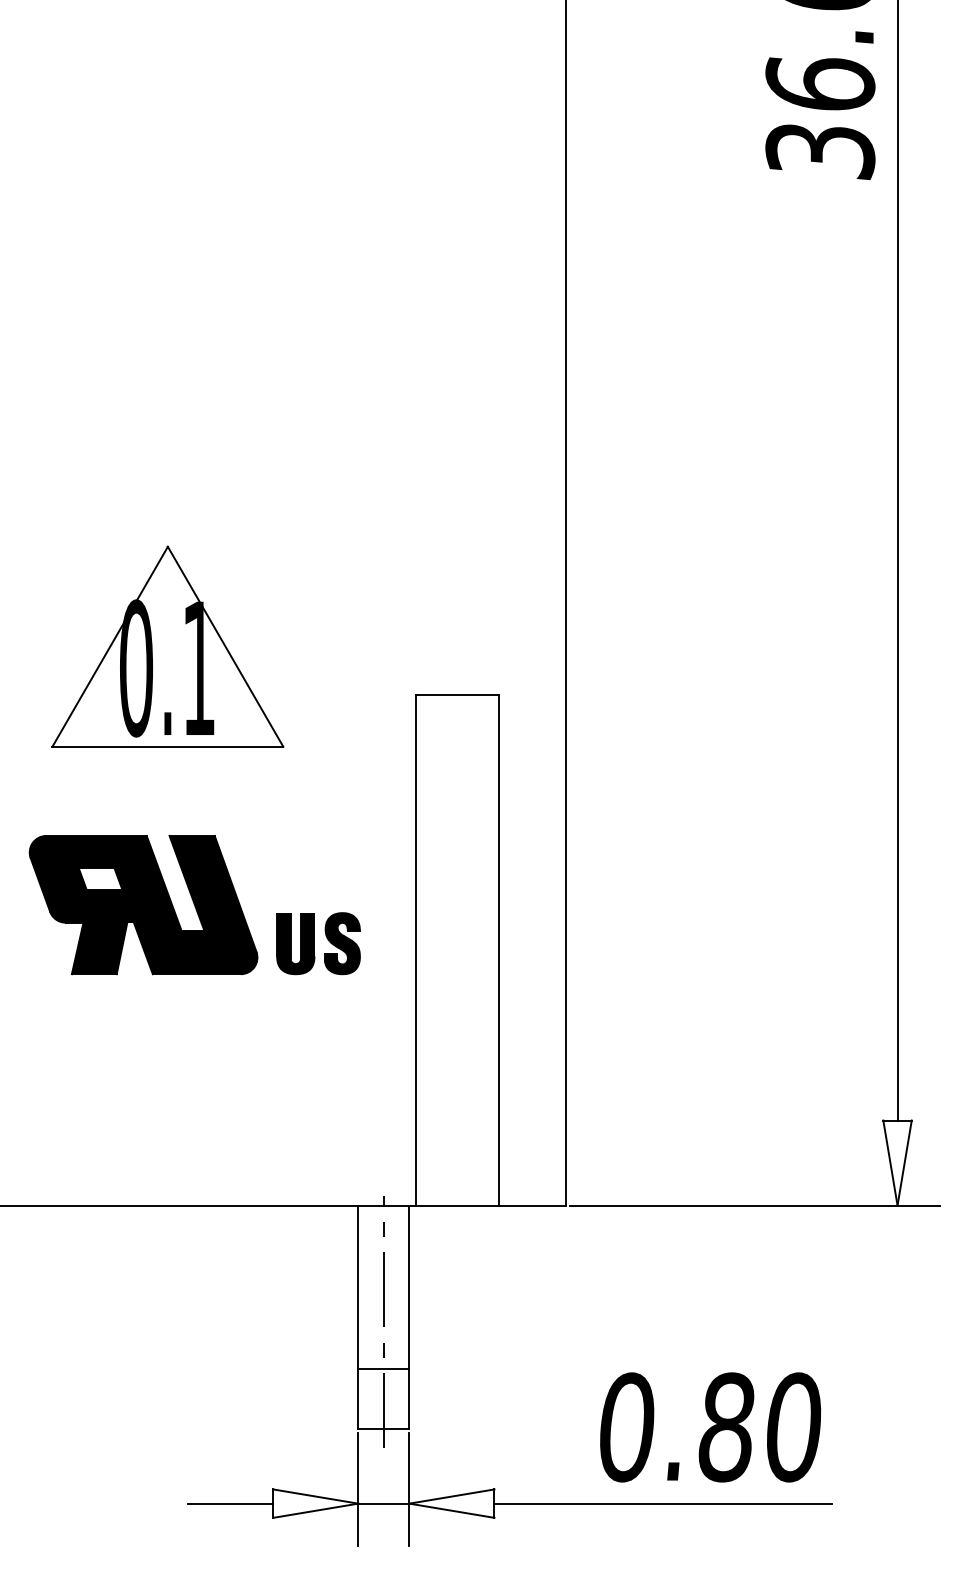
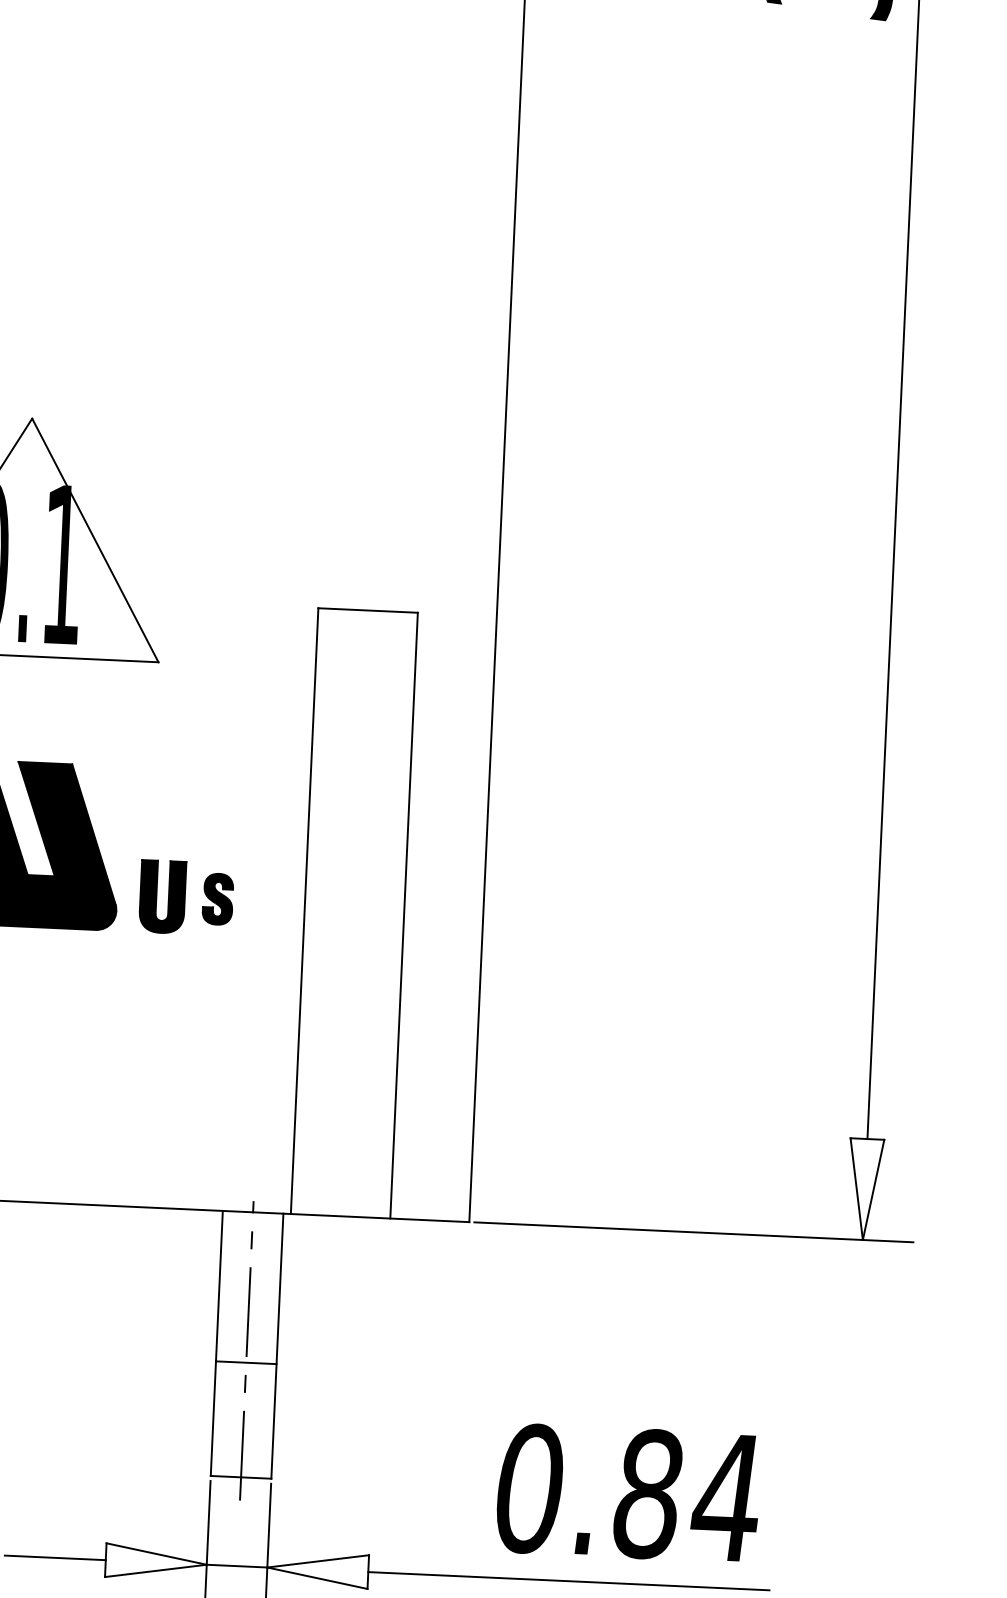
part: (342, 943) -> (218, 898), size x0.7
line: (383, 1369) -> (245, 1362), moved
text: (792, 1427) -> (726, 1497), 0.80 -> 0.84

